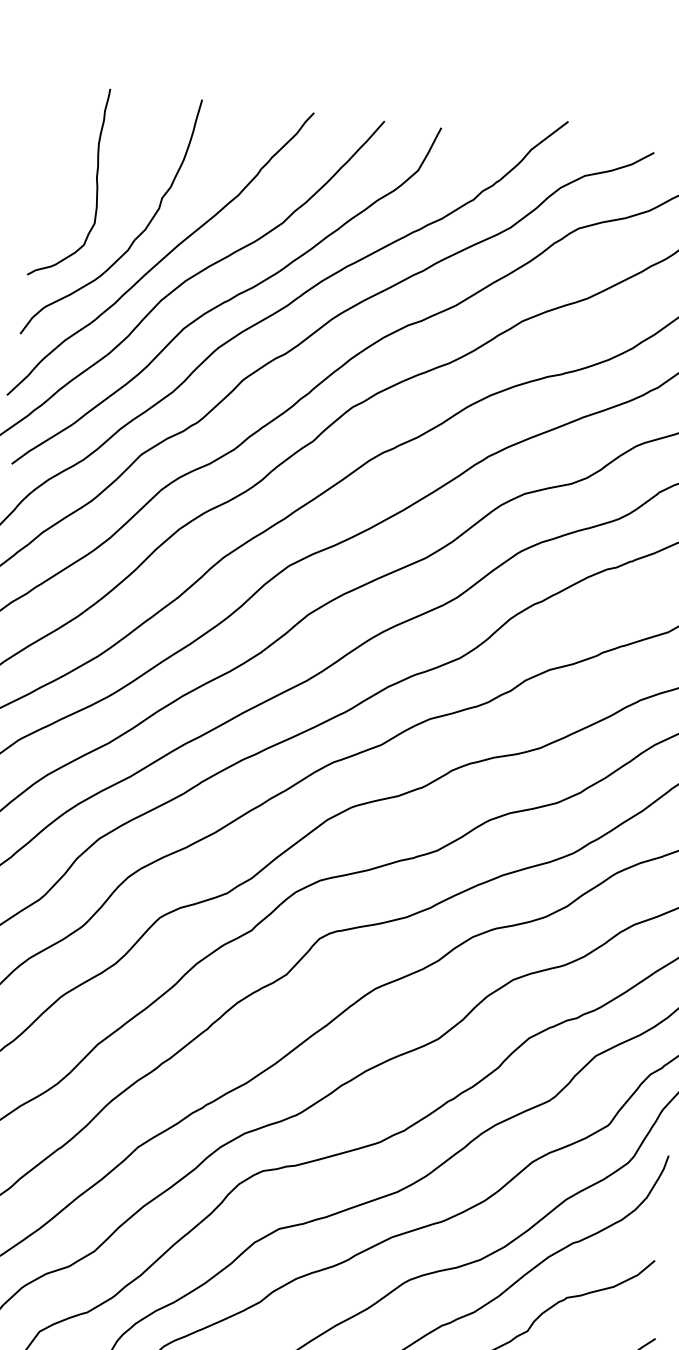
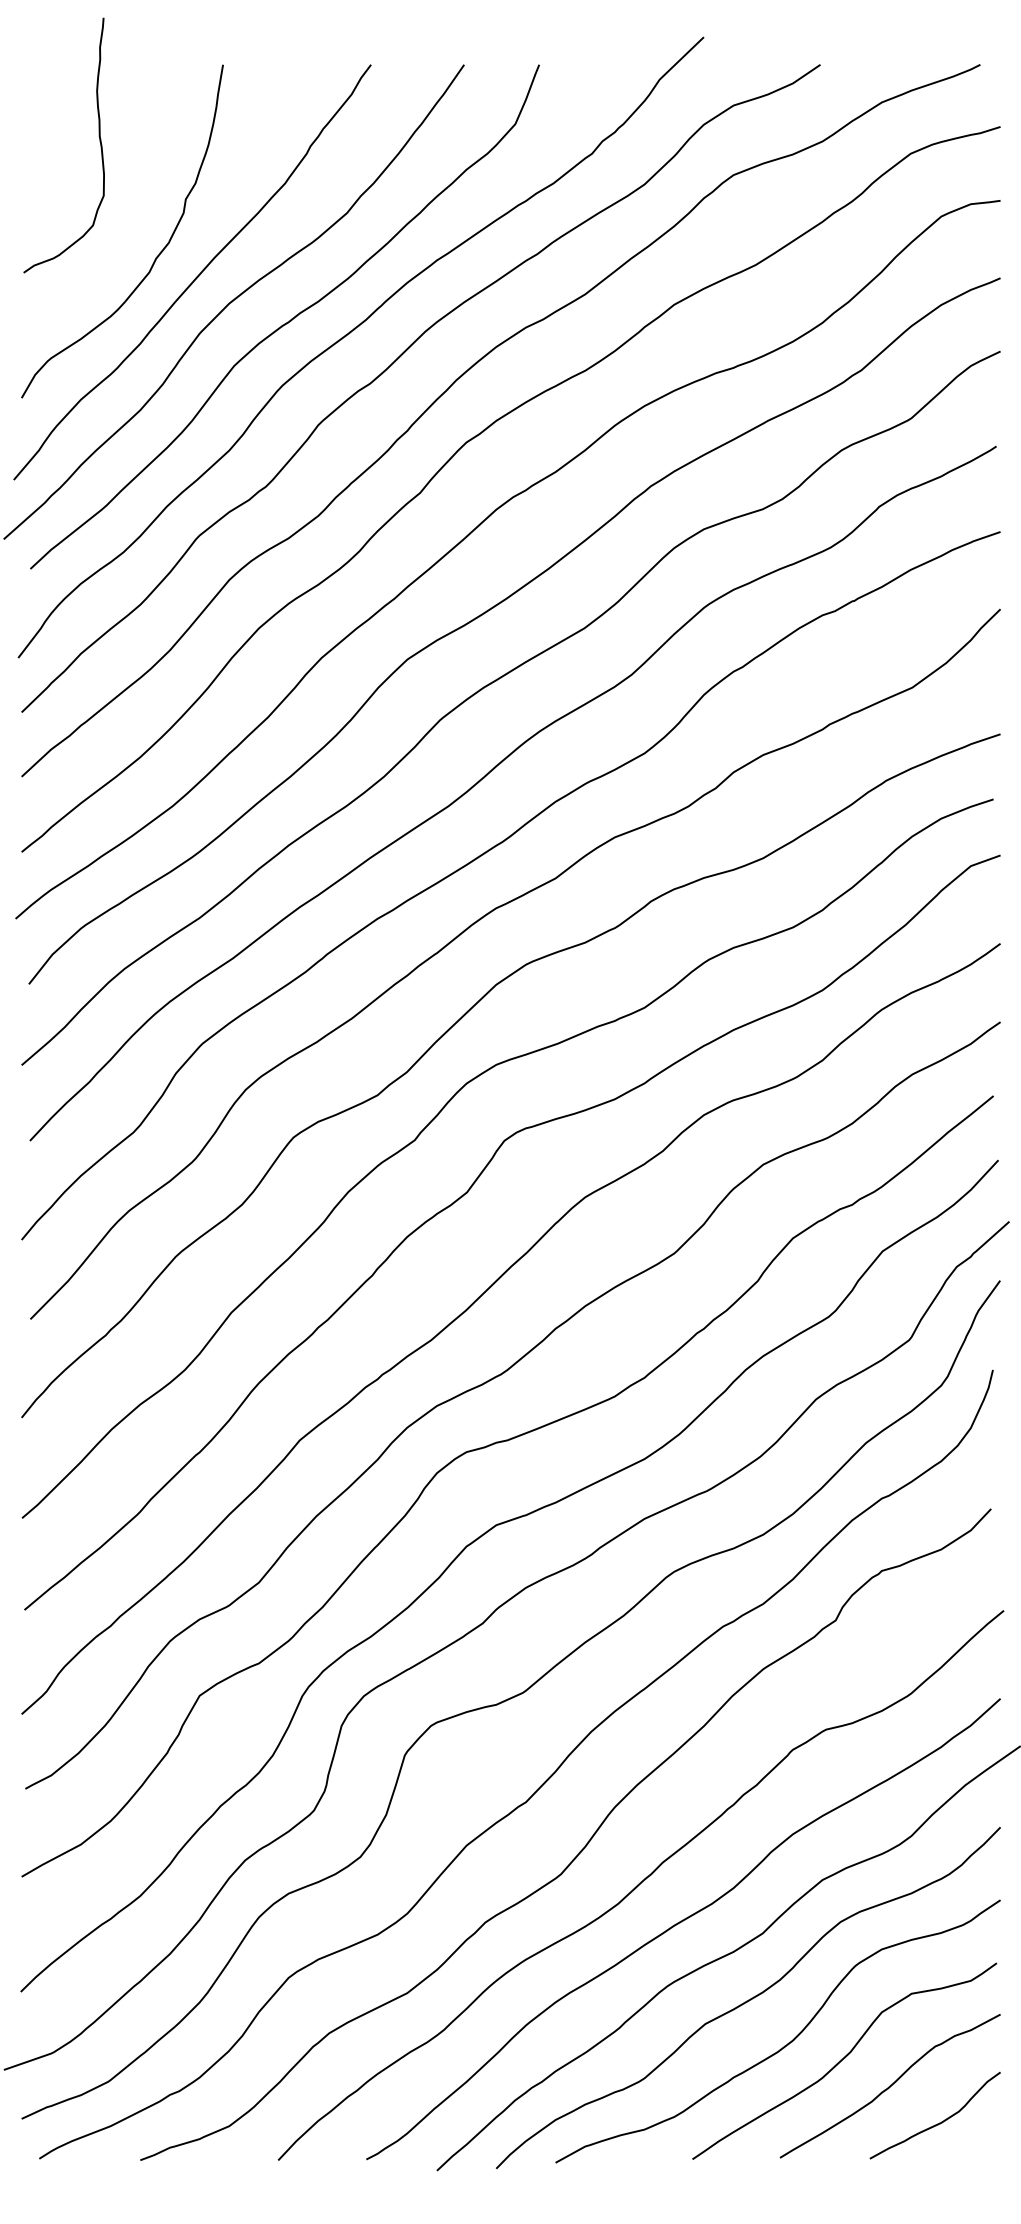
curve: (96, 182) -> (99, 142), moved

